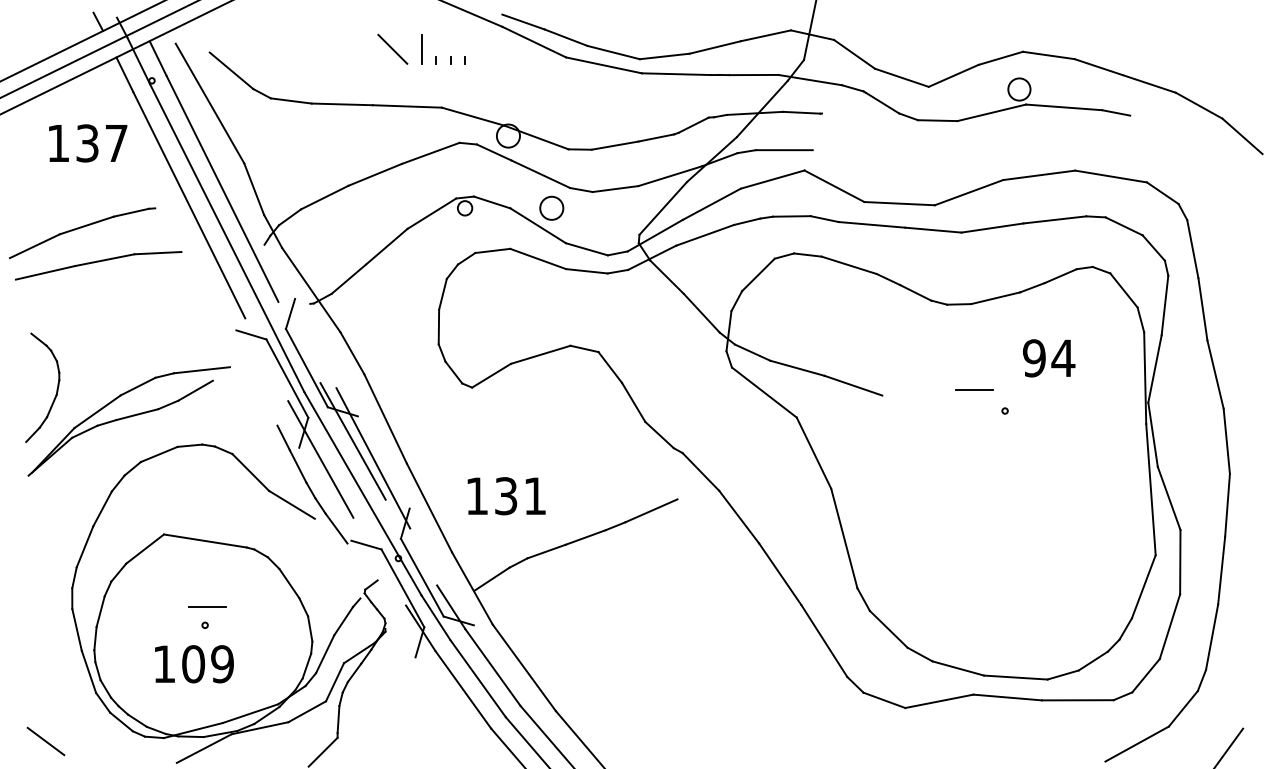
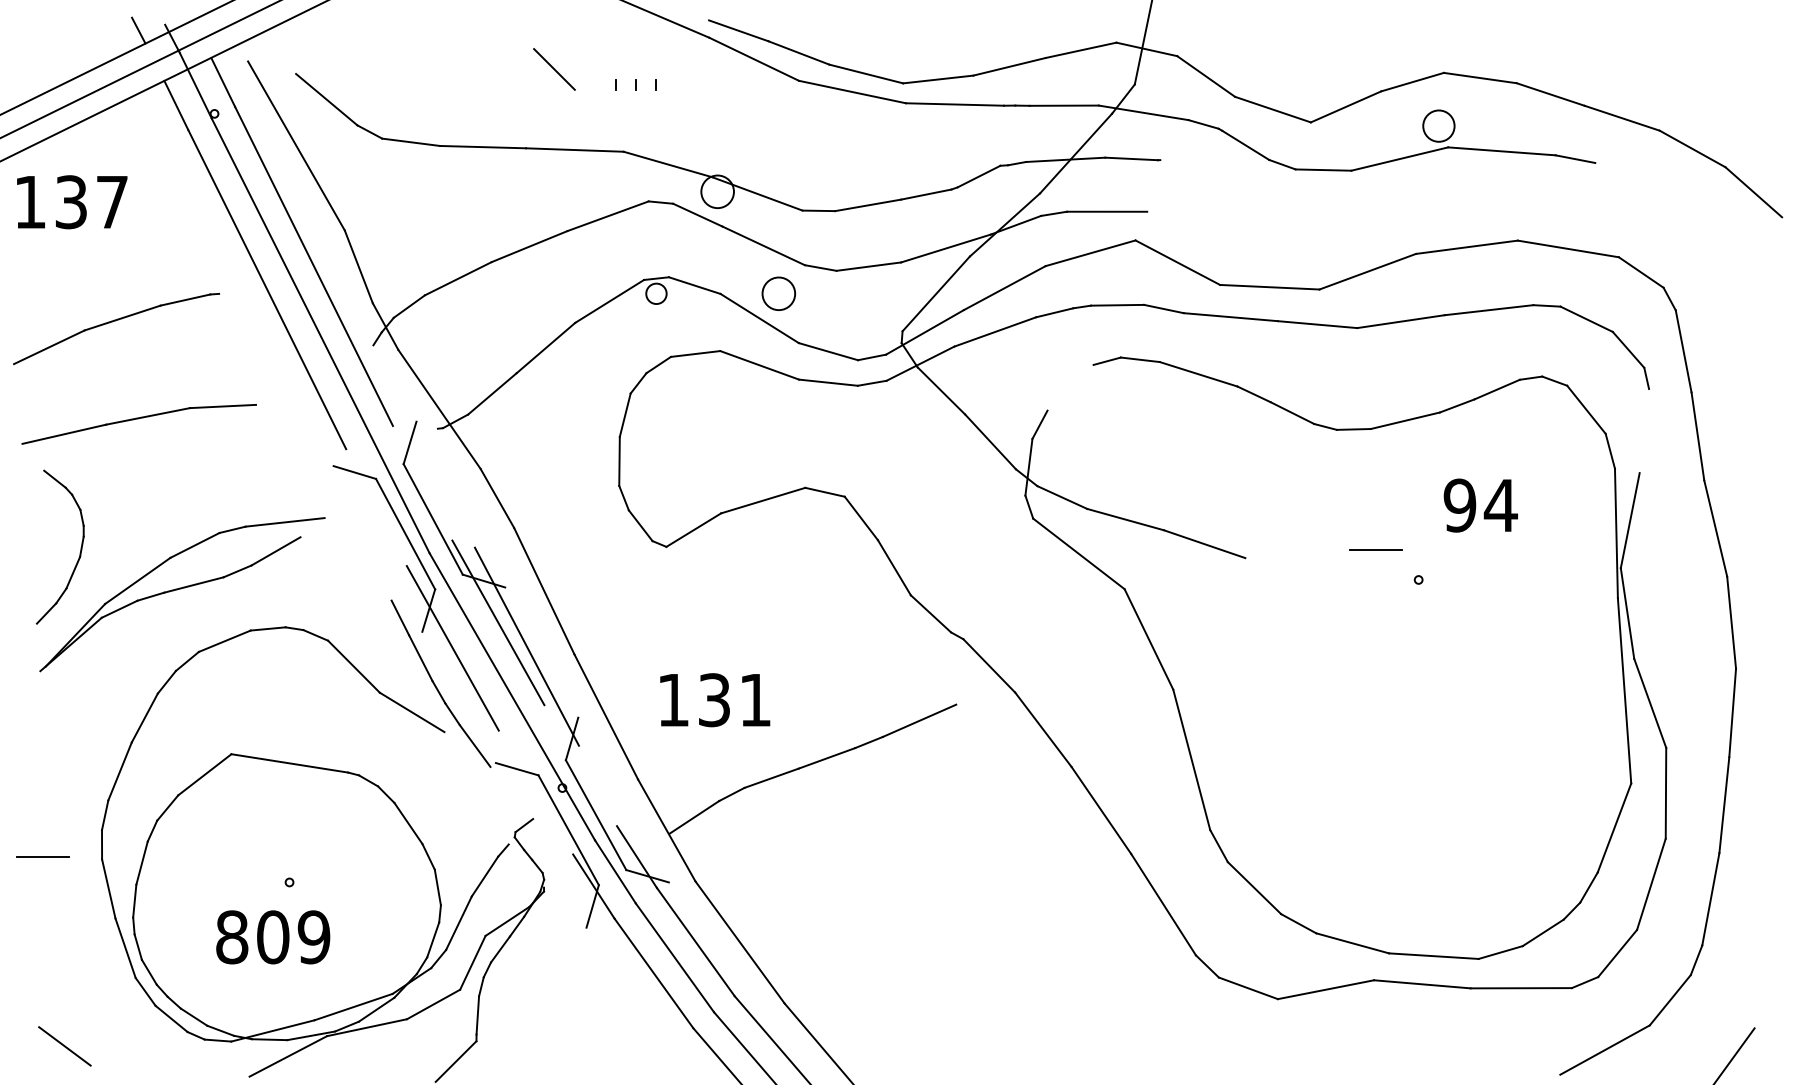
line: (421, 49) -> (594, 69), removed
text: (88, 143) -> (72, 202), moved
part: (98, 265) -> (139, 423), moved
line: (758, 274) -> (1070, 387), removed
line: (1164, 305) -> (1643, 430), removed
line: (207, 606) -> (43, 855), moved
text: (164, 664) -> (232, 937), 109 -> 809

